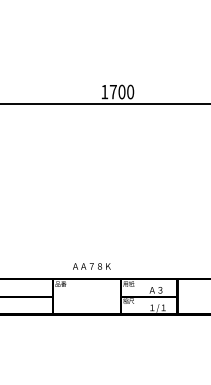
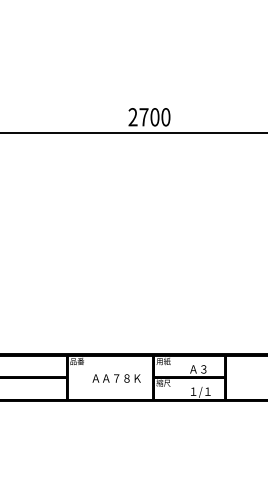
text: (104, 91) -> (132, 116), 1700 -> 2700
text: (91, 266) -> (116, 378), moved

